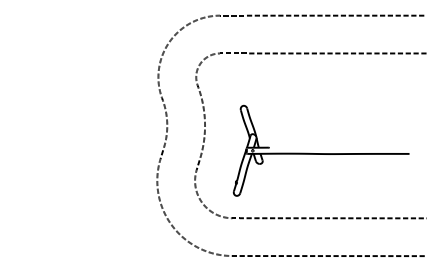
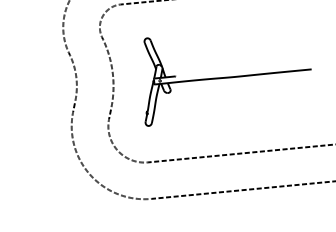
part: (320, 150) -> (225, 74), moved

